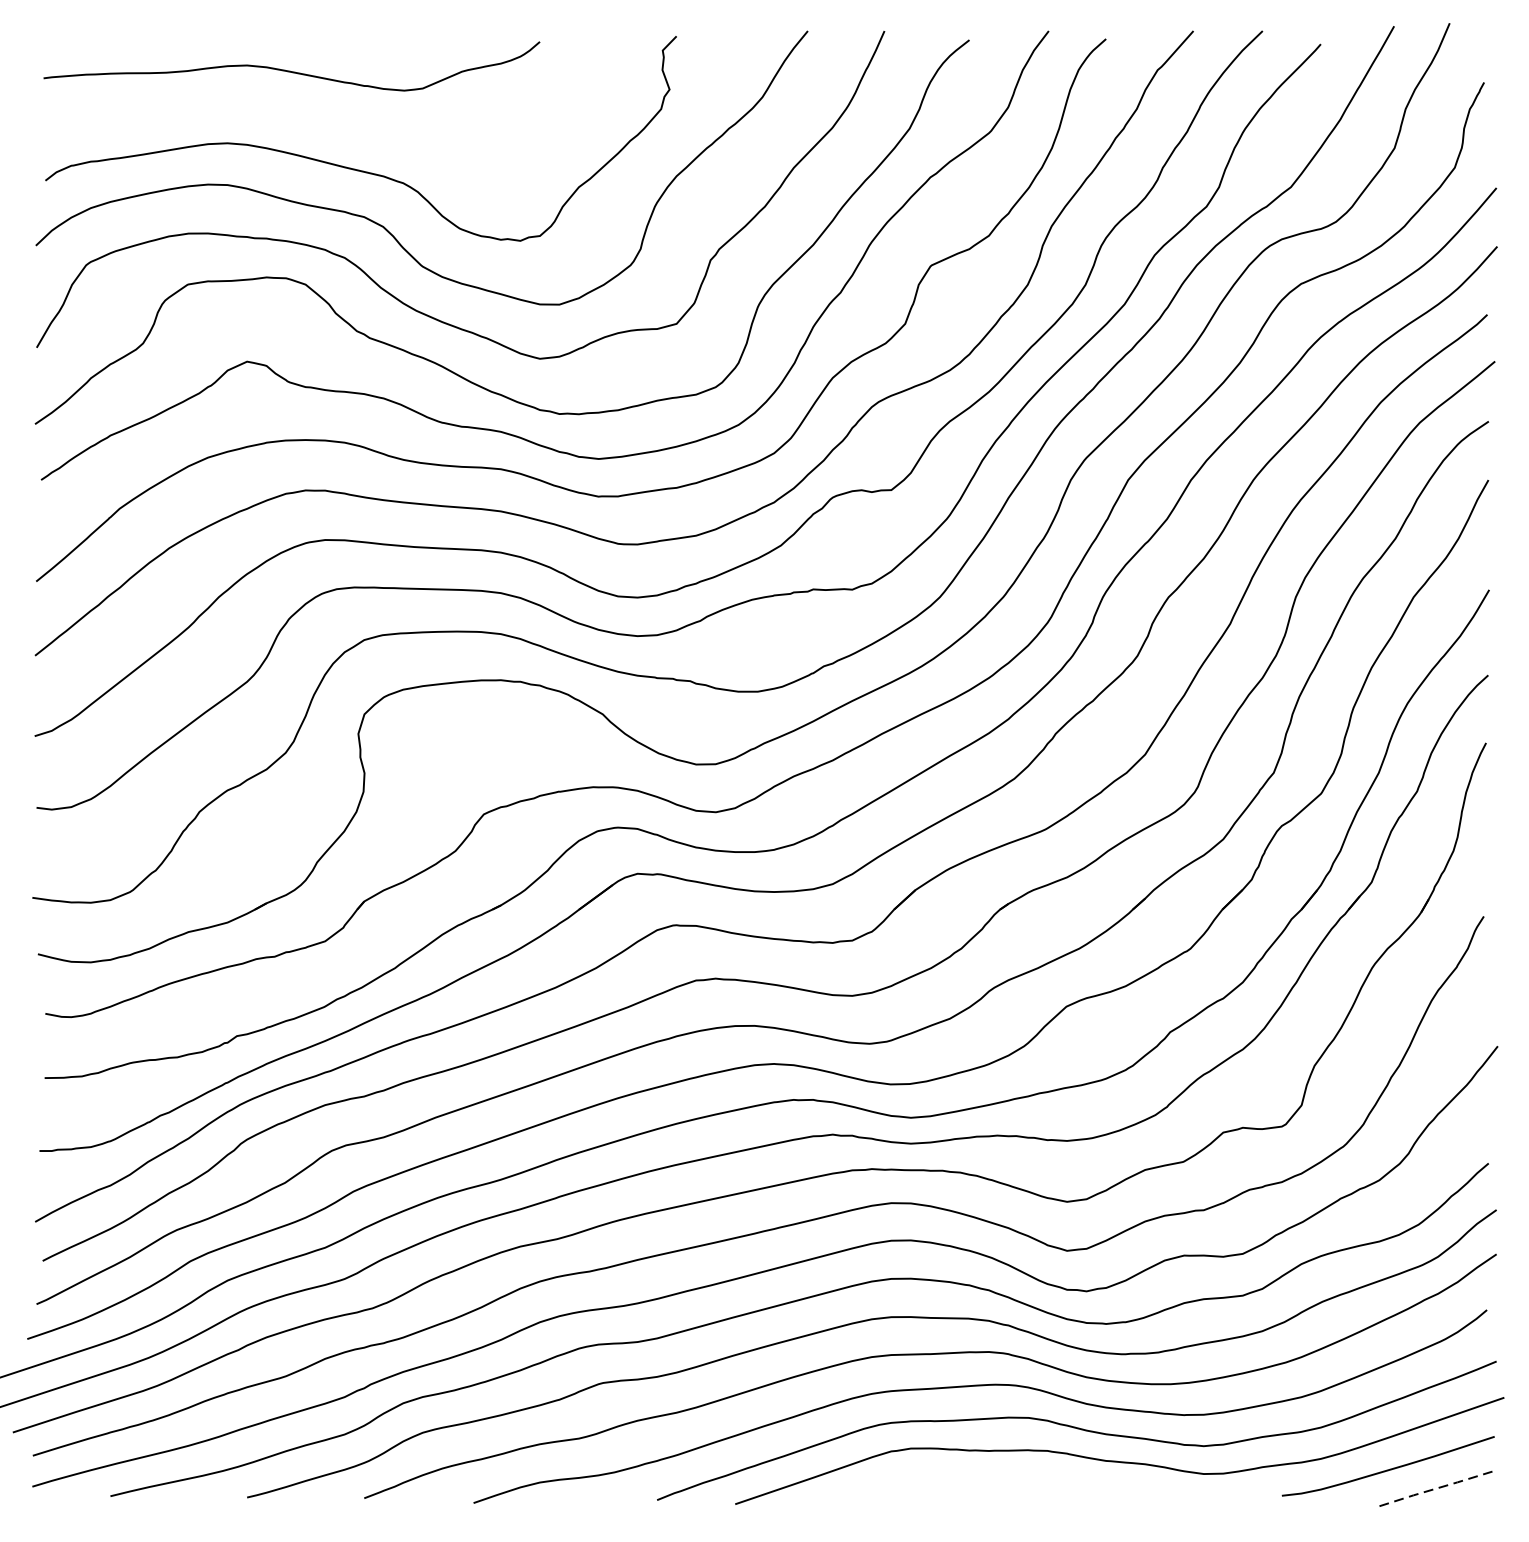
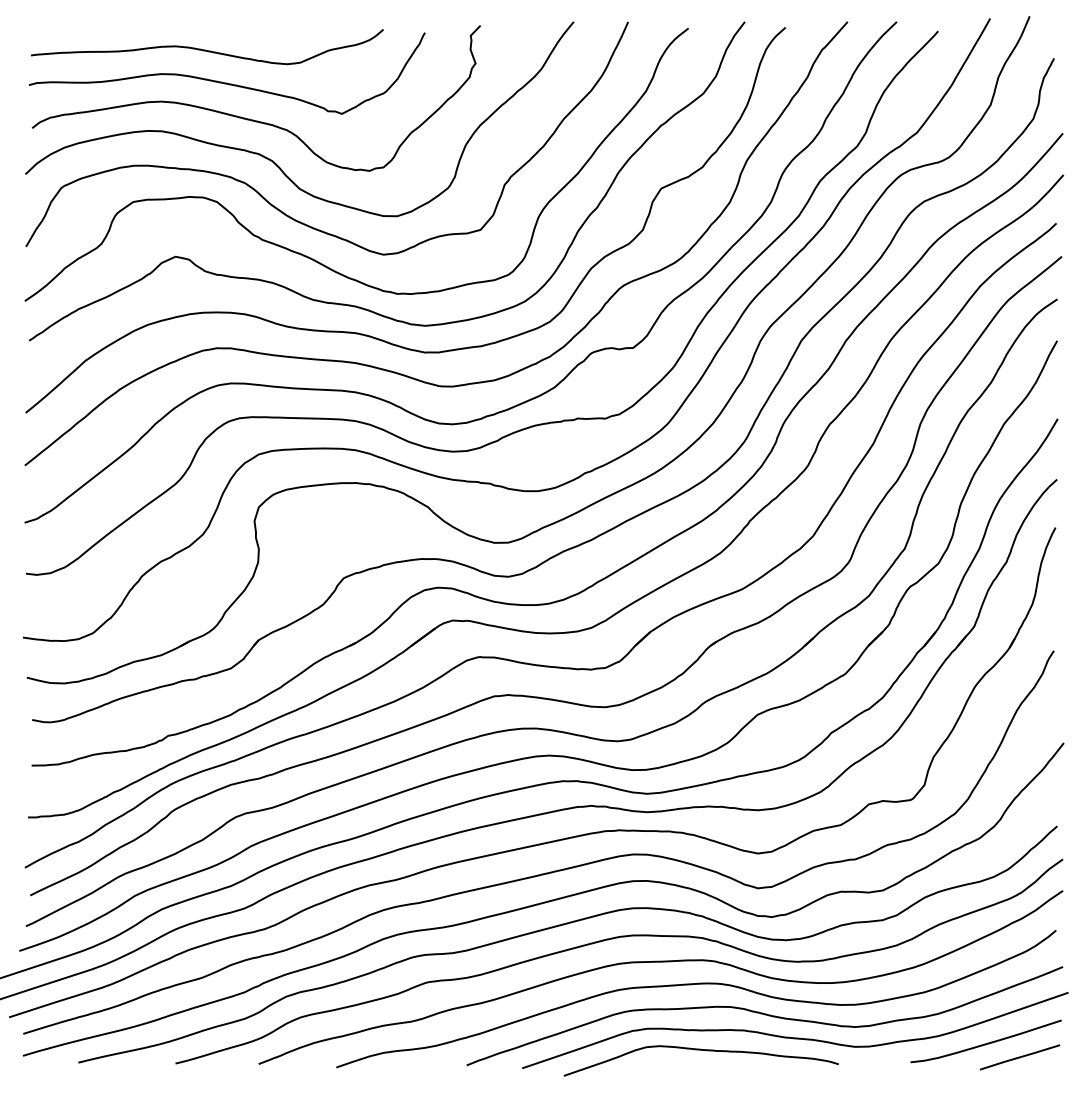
curve: (318, 116) -> (226, 82), added
curve: (986, 1479) -> (700, 1050), added
line: (1436, 1488) -> (1020, 1057), dashed -> solid

